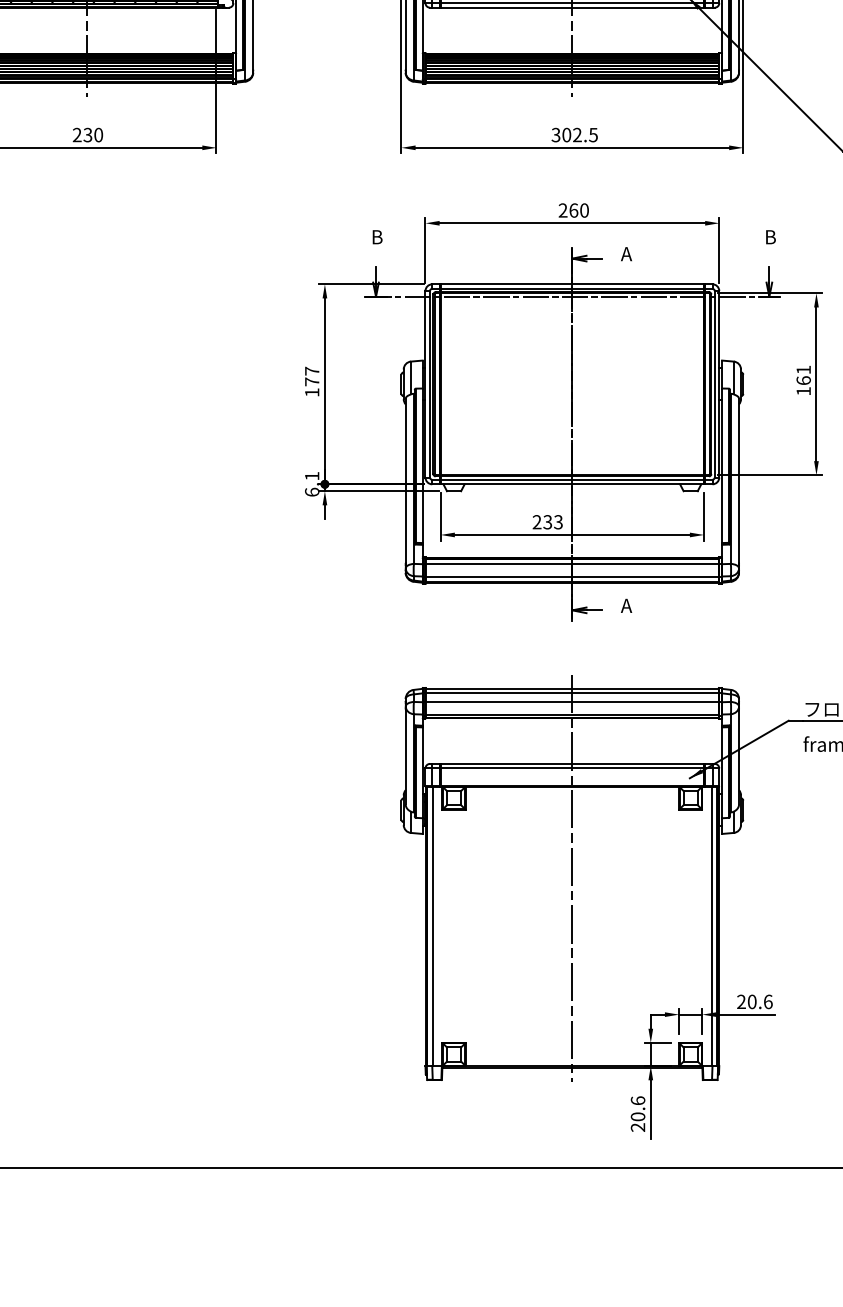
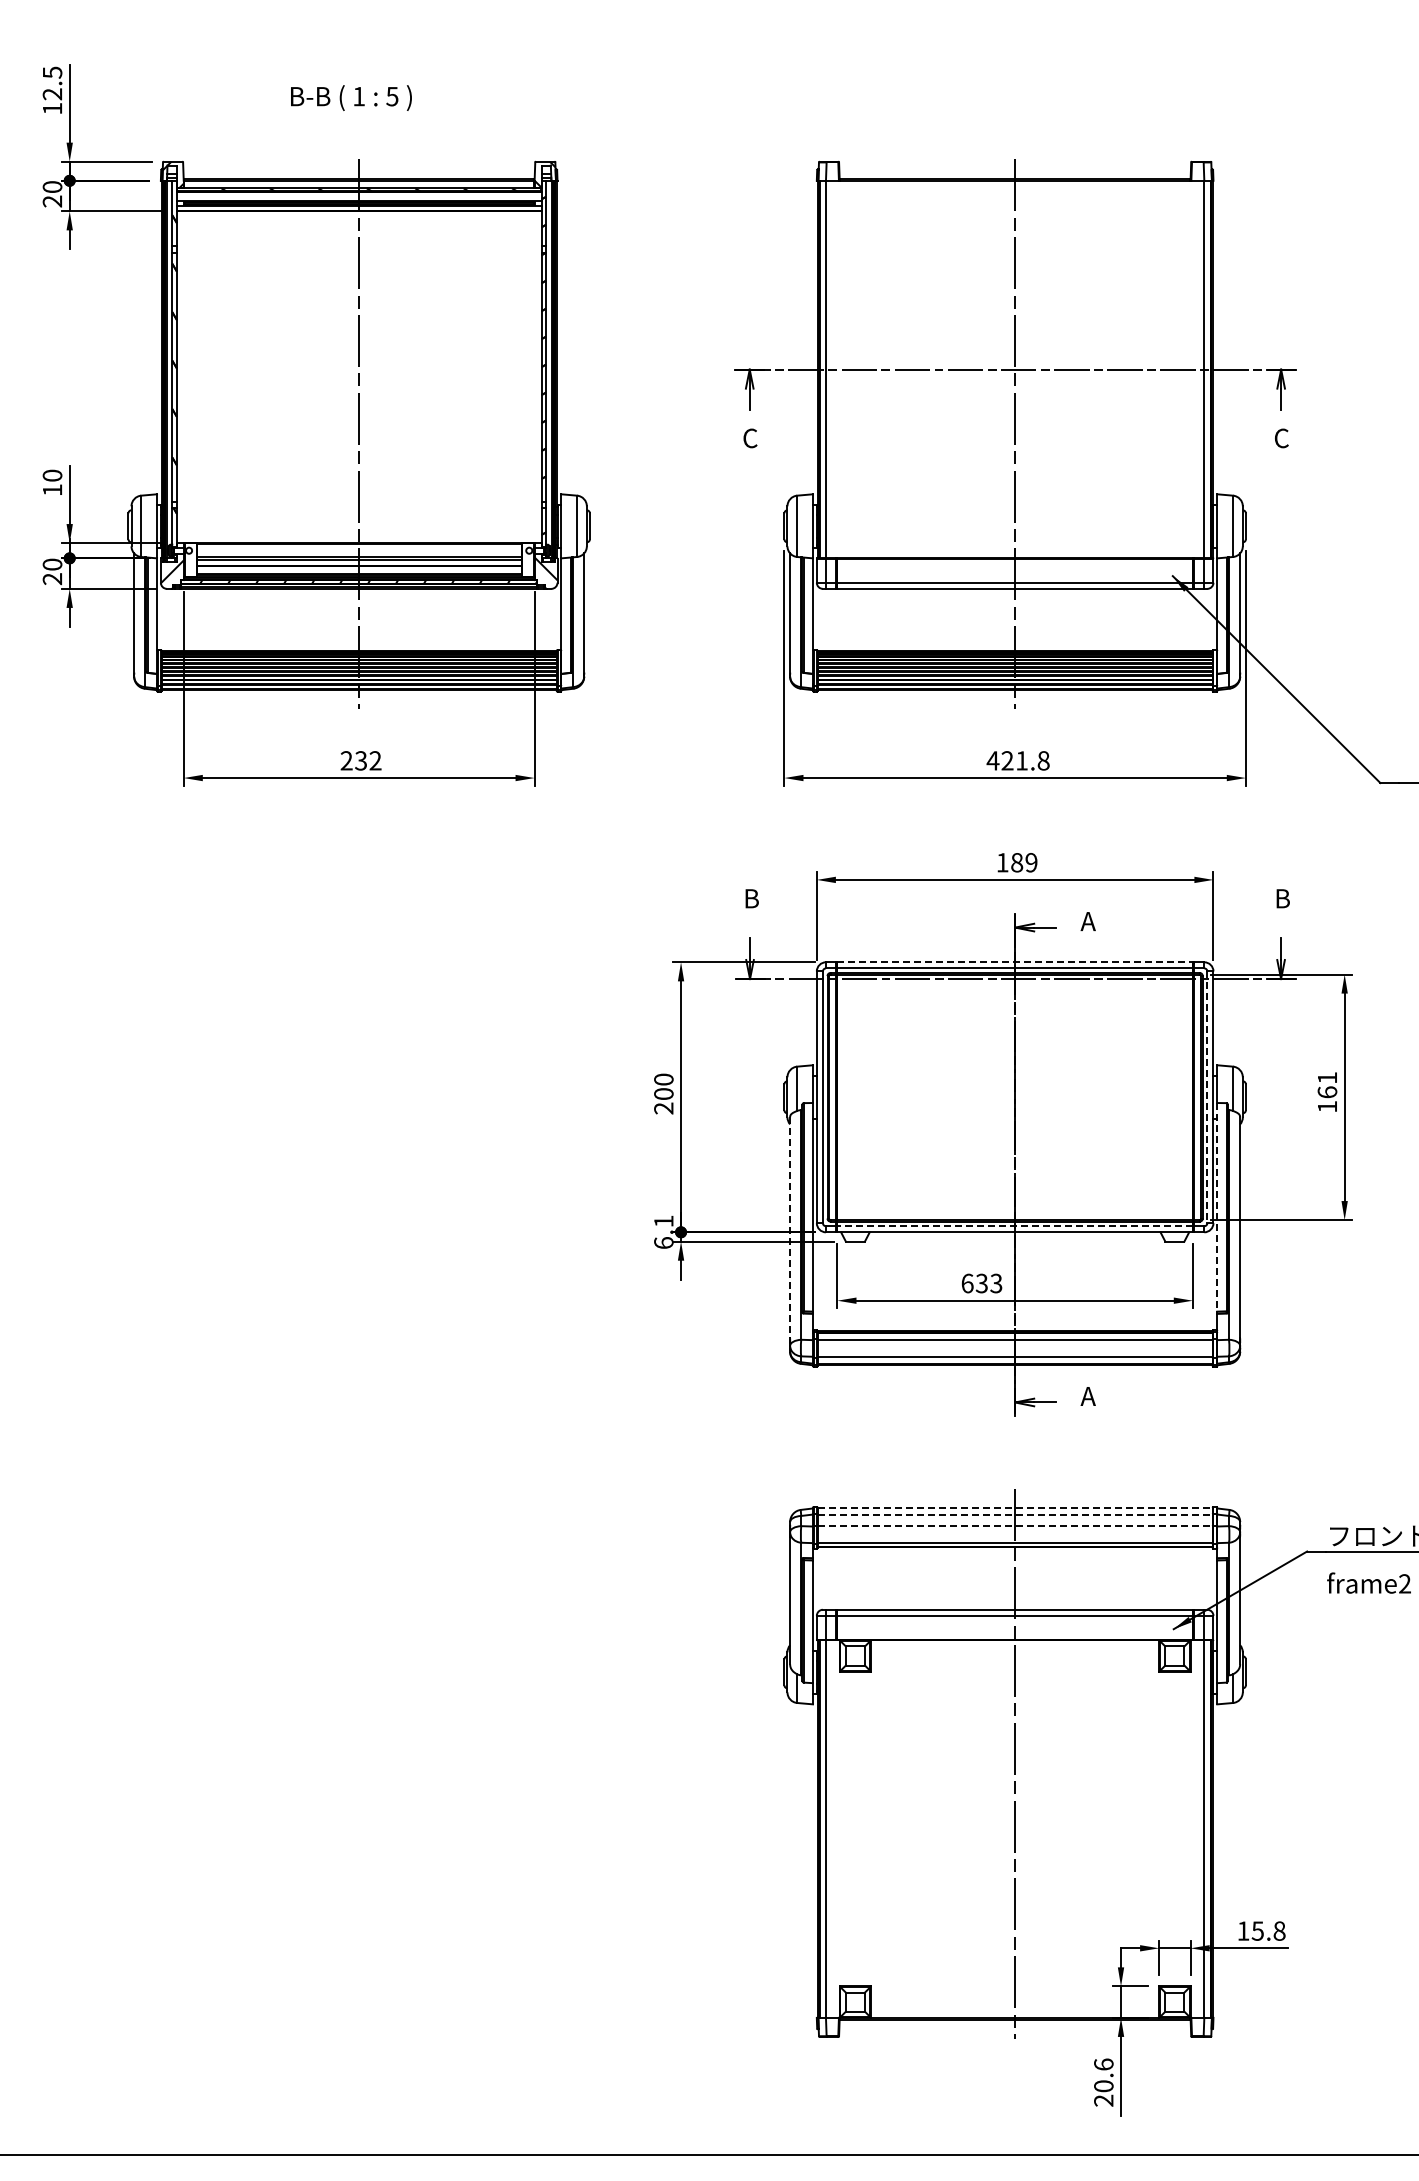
text: (98, 134) -> (375, 760), 230 -> 232
text: (574, 134) -> (1017, 760), 302.5 -> 421.8
text: (573, 210) -> (1016, 862), 260 -> 189
line: (572, 284) -> (1015, 962), solid -> dashed
text: (311, 381) -> (663, 1093), 177 -> 200
line: (714, 384) -> (1207, 1097), solid -> dashed
line: (722, 465) -> (1217, 1207), solid -> dashed
line: (405, 480) -> (790, 1227), solid -> dashed
line: (572, 480) -> (1015, 1226), solid -> dashed
text: (537, 522) -> (967, 1283), 233 -> 633
line: (572, 688) -> (1015, 1508), solid -> dashed
line: (572, 693) -> (1015, 1514), solid -> dashed
line: (572, 702) -> (1015, 1526), solid -> dashed
text: (754, 1001) -> (1261, 1930), 20.6 -> 15.8

